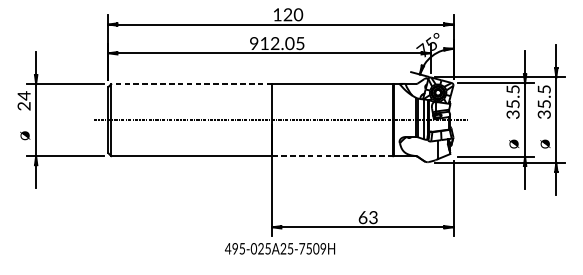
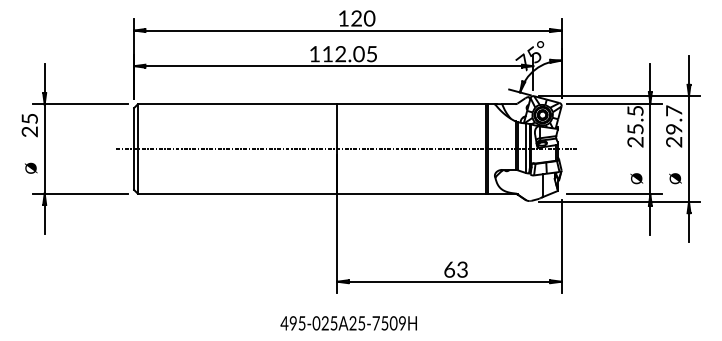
text: (253, 43) -> (314, 54), 912.05 -> 112.05
line: (191, 84) -> (237, 104), dashed -> solid
text: (23, 95) -> (29, 118), 24 -> 25
text: (544, 101) -> (674, 126), 35.5 -> 29.7
text: (514, 114) -> (637, 142), 35.5 -> 25.5
line: (332, 156) -> (411, 193), dashed -> solid
text: (279, 248) -> (348, 323), moved

